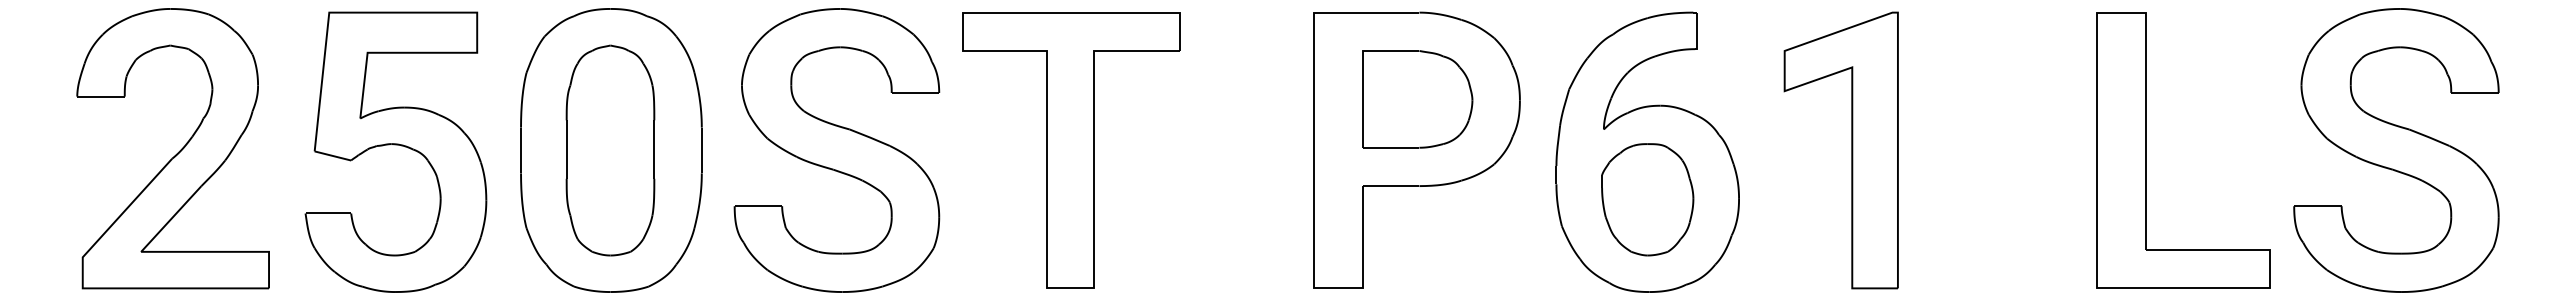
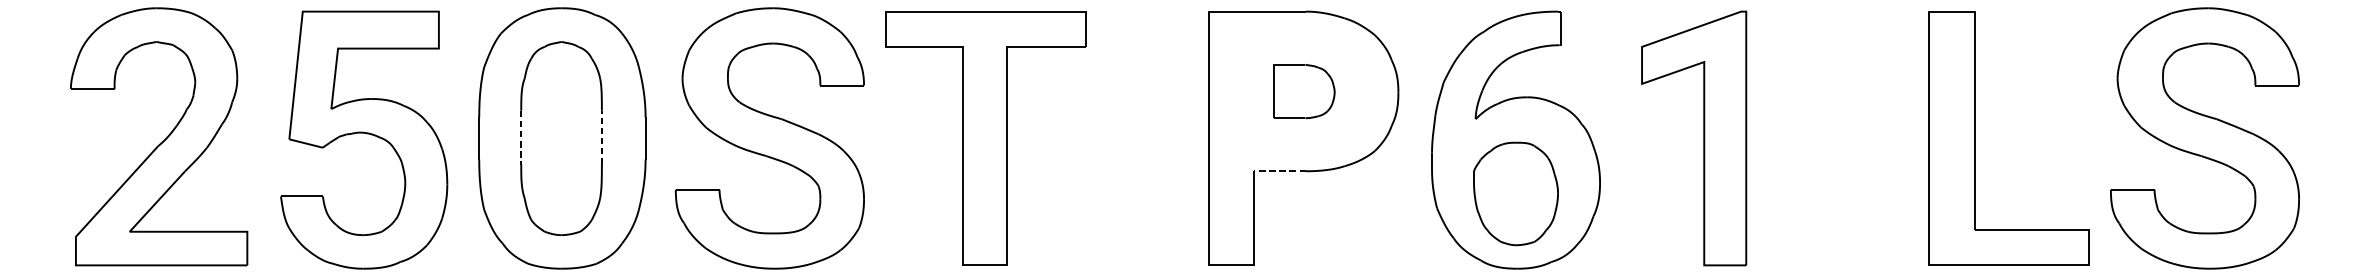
part: (1417, 99) -> (1304, 91), size x0.6
line: (654, 149) -> (602, 137), solid -> dashed
line: (566, 150) -> (521, 138), solid -> dashed
line: (1390, 186) -> (1279, 171), solid -> dashed
part: (1647, 199) -> (1515, 193), moved

